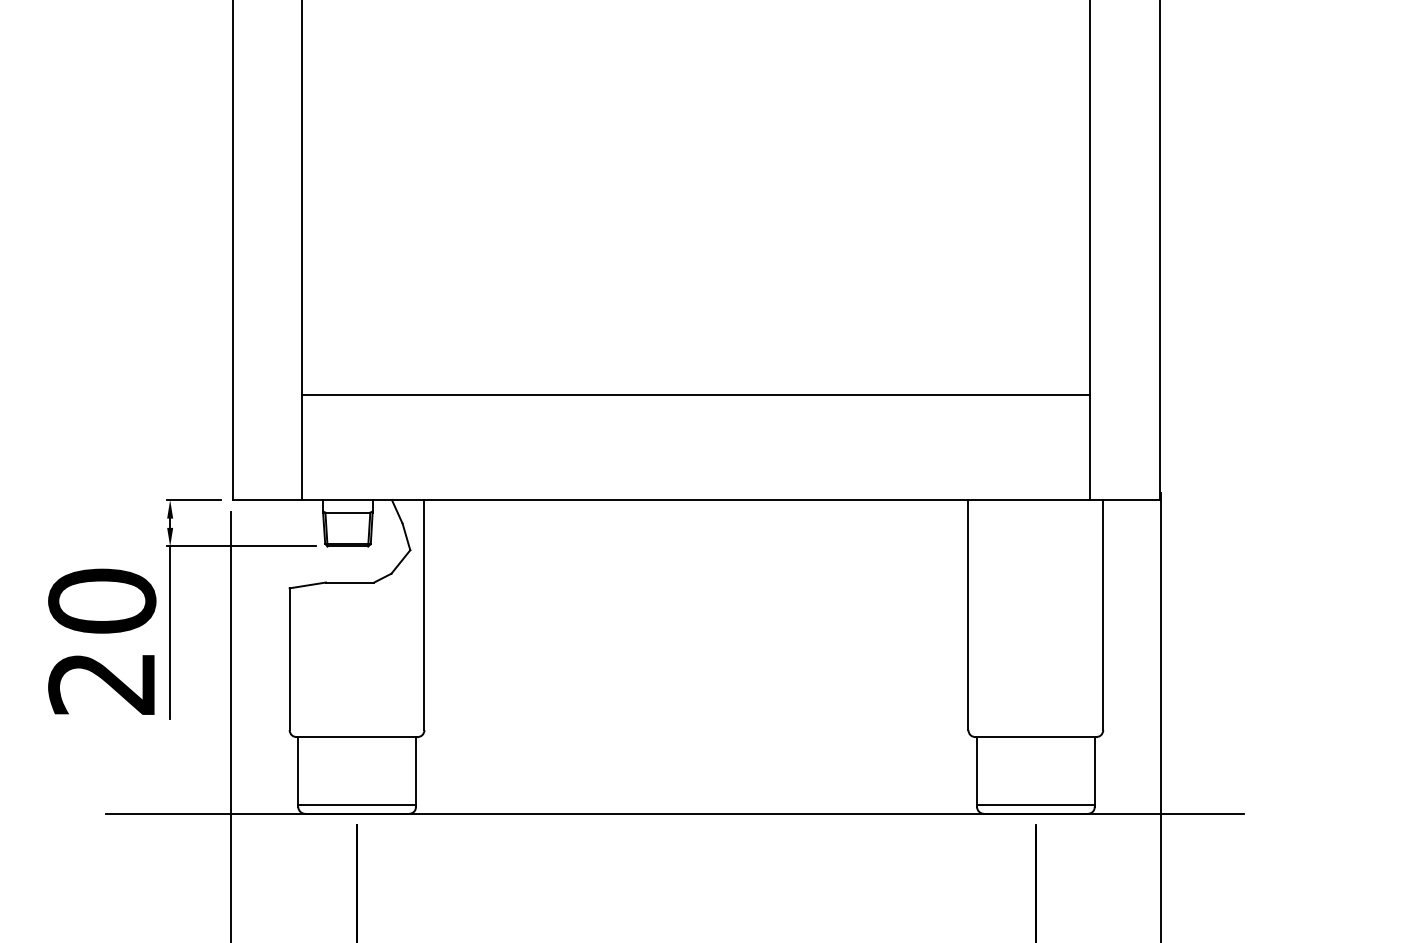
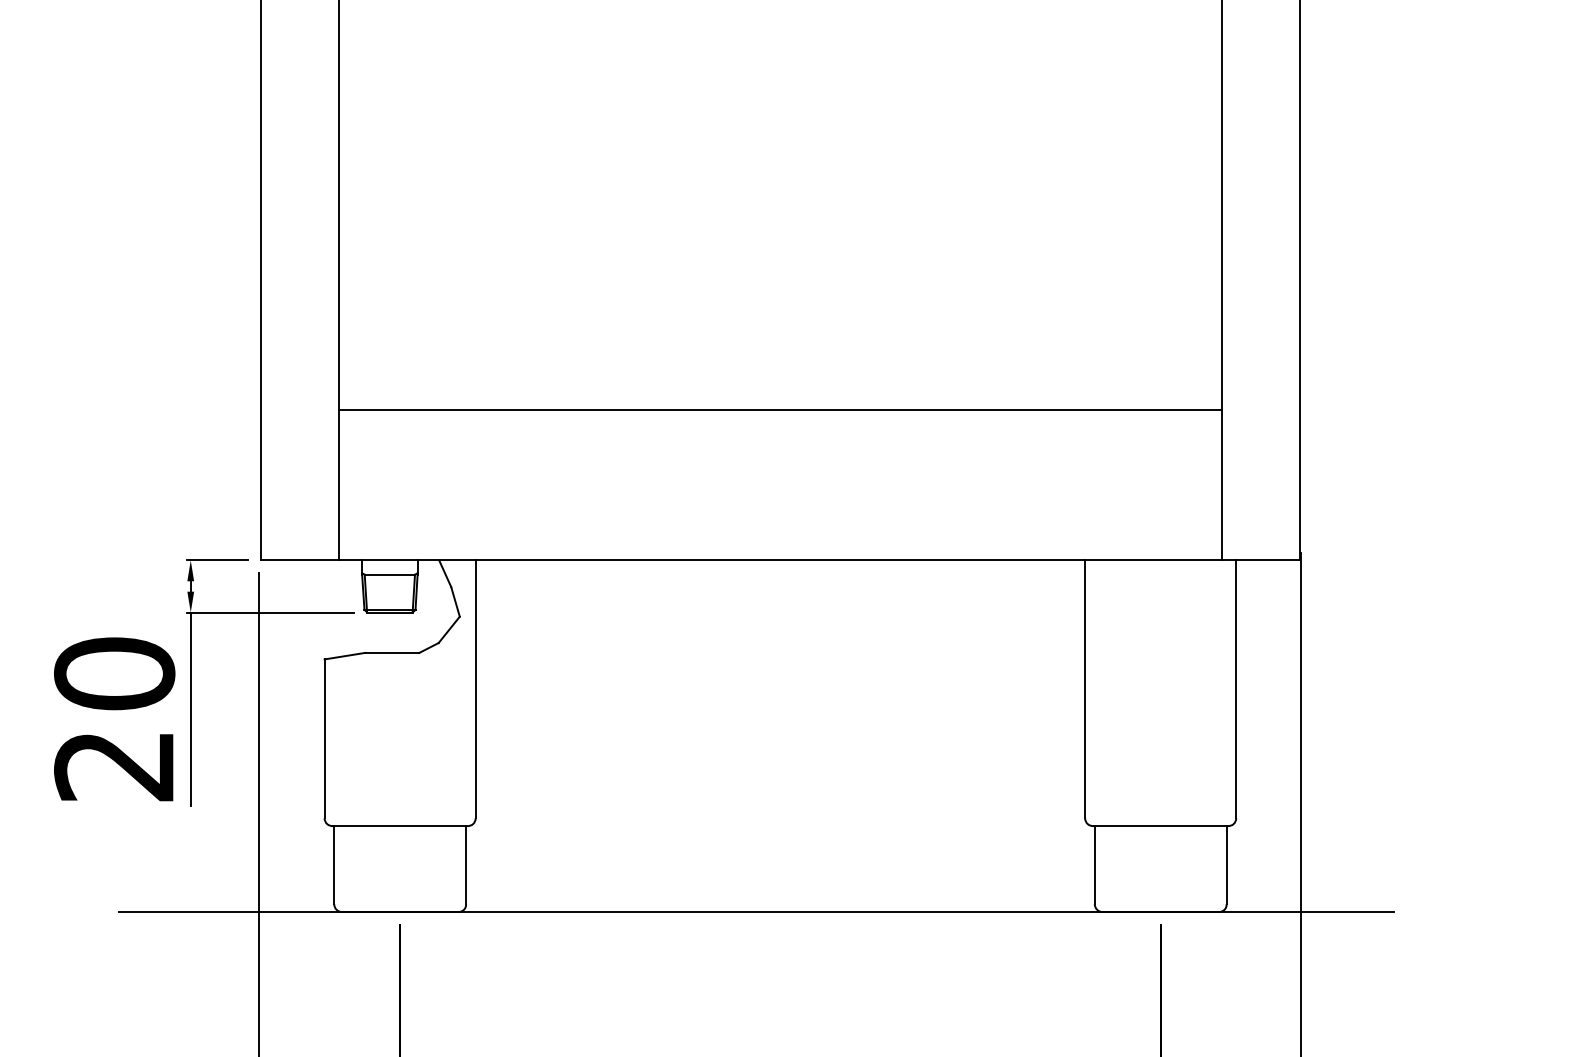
line: (695, 395) -> (779, 410), moved
line: (357, 804) -> (400, 901), removed
line: (1035, 804) -> (1160, 901), removed

